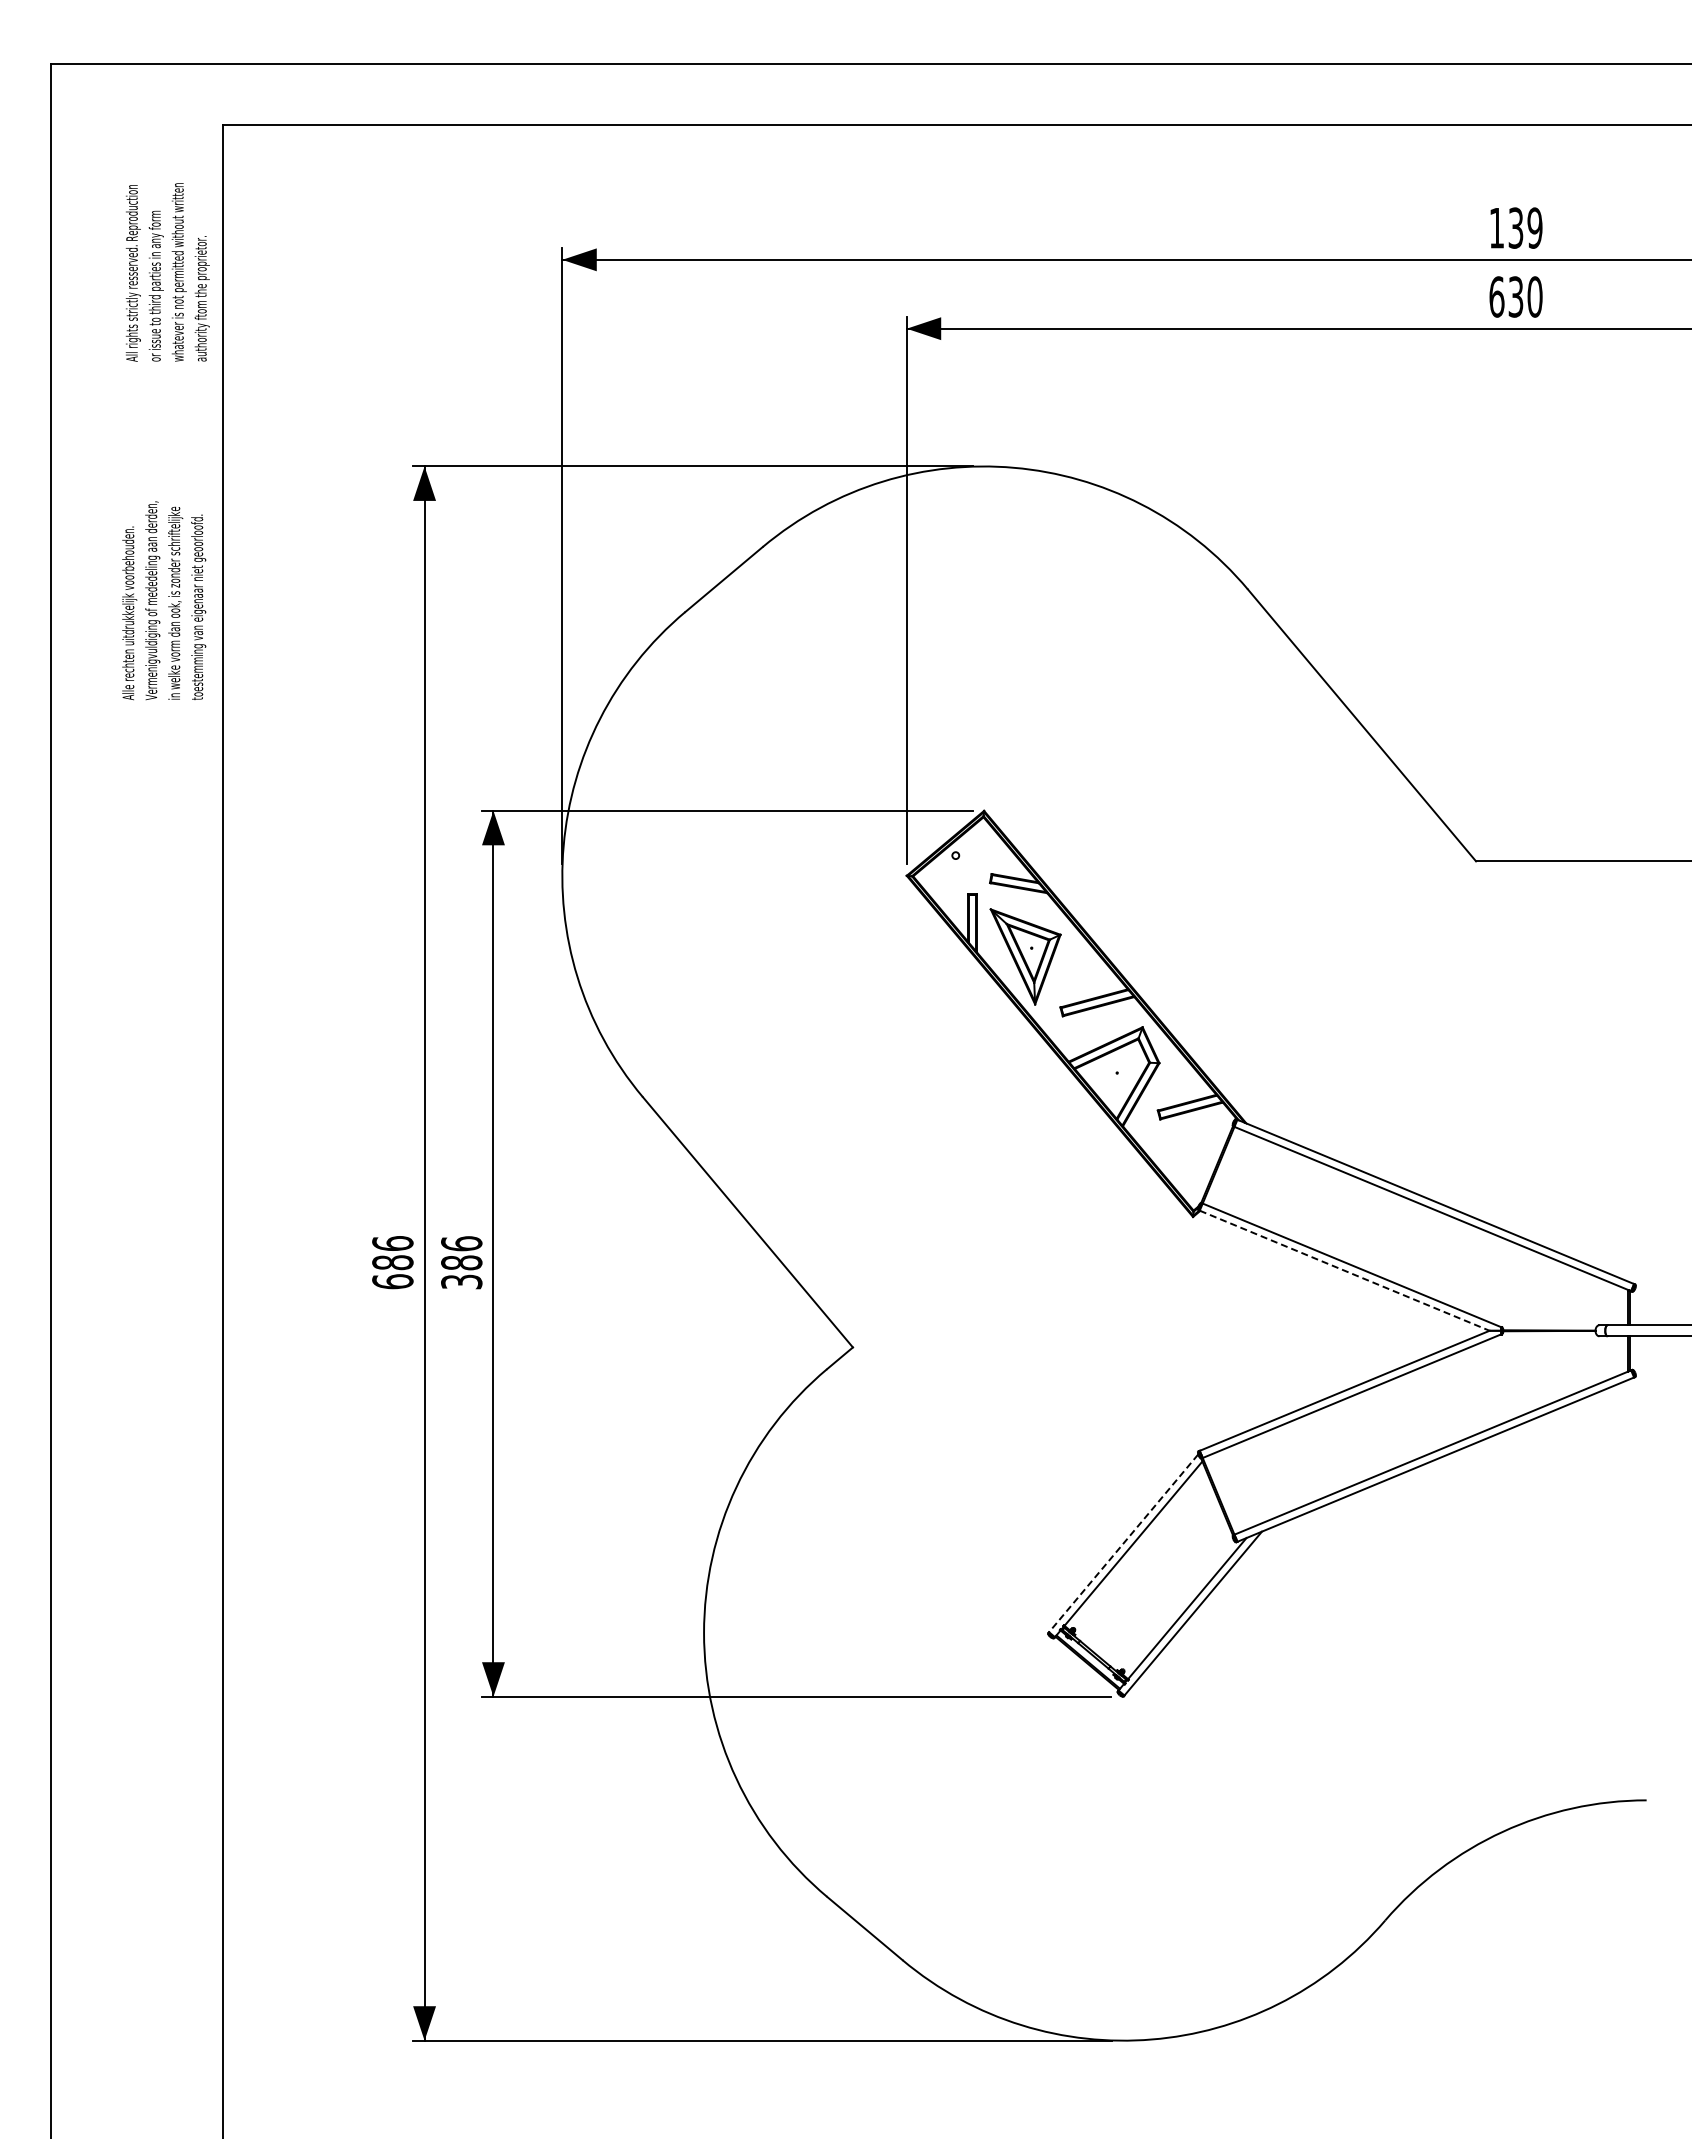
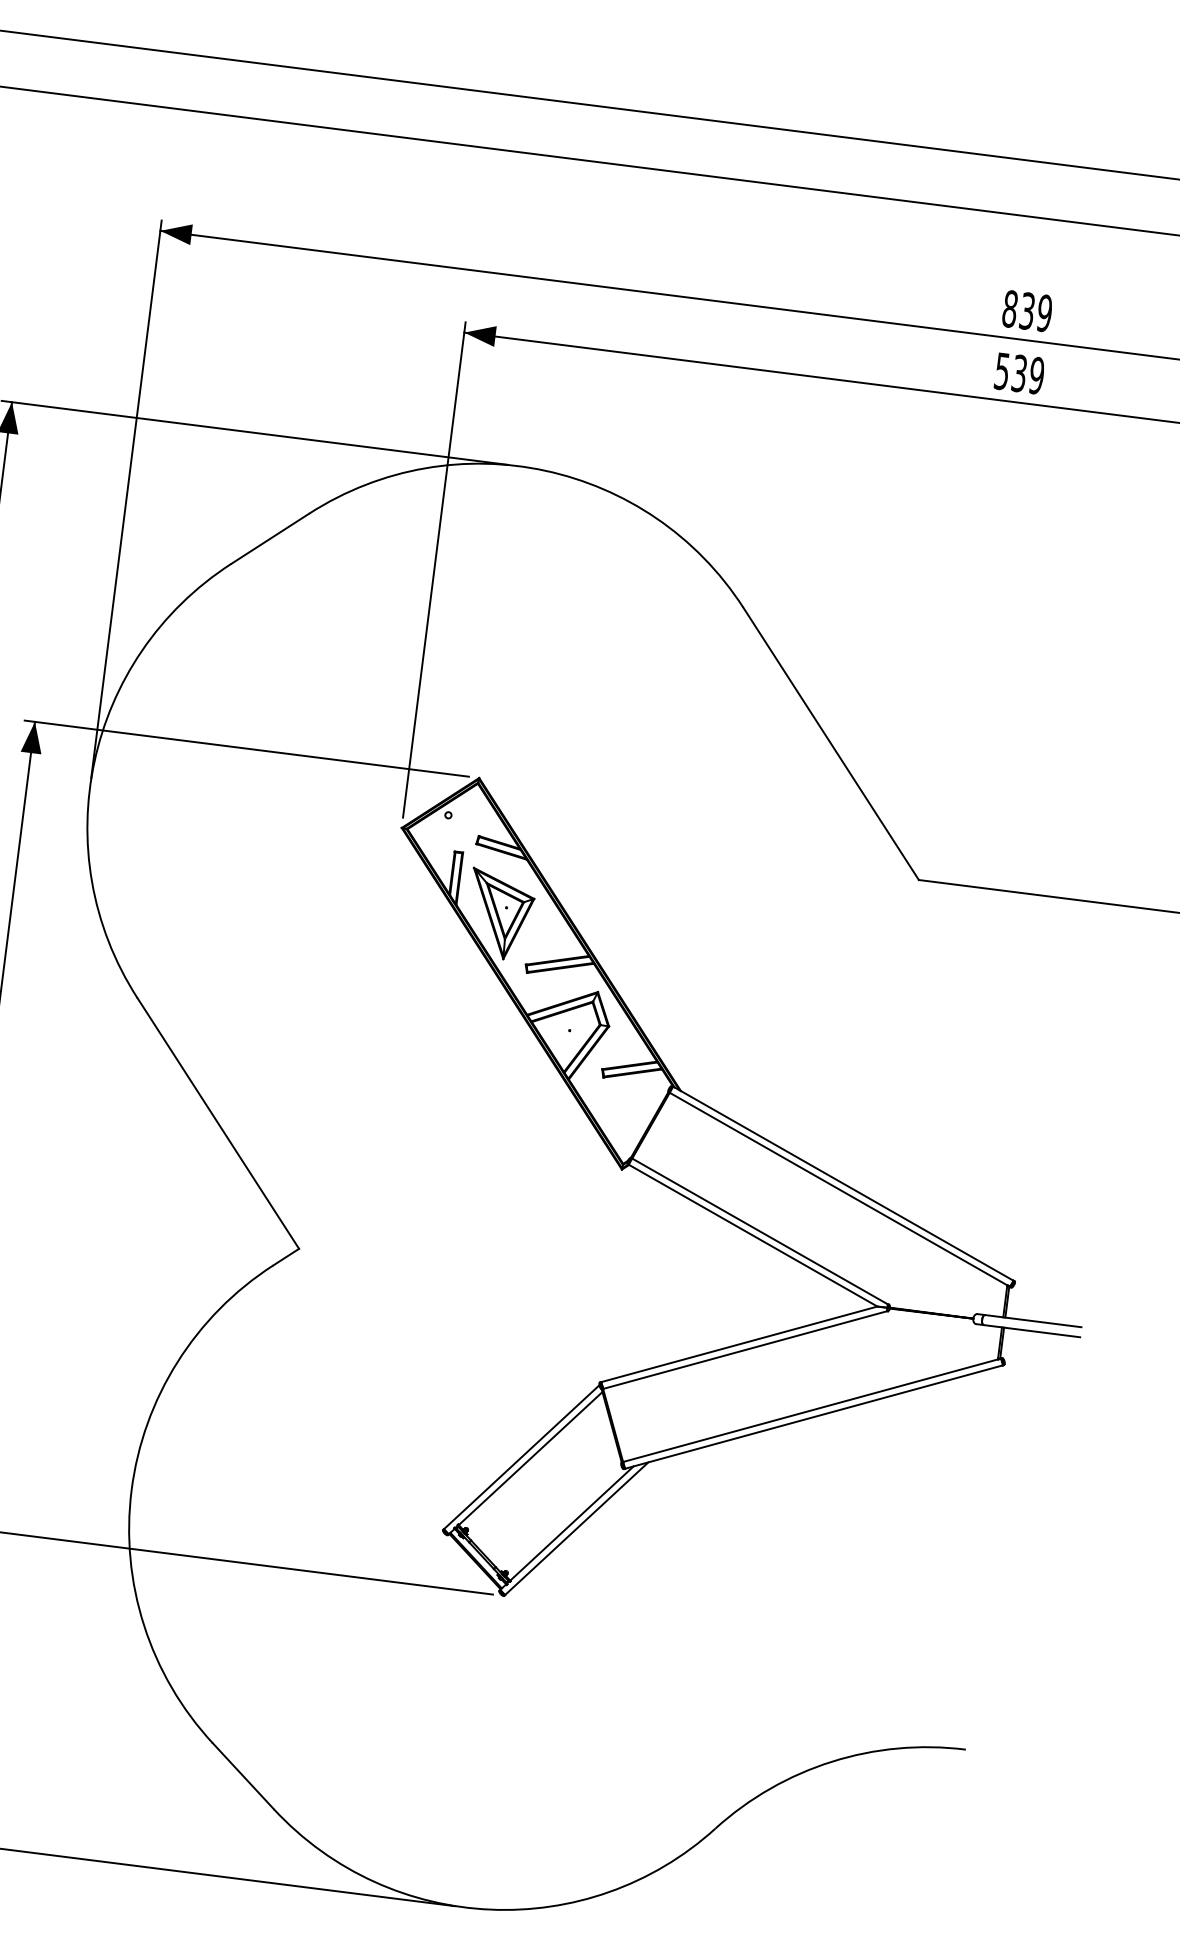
text: (1496, 227) -> (1009, 308), 139 -> 839
text: (1515, 296) -> (1019, 373), 630 -> 539
line: (1344, 1270) -> (752, 1235), dashed -> solid
line: (1123, 1543) -> (521, 1457), dashed -> solid

